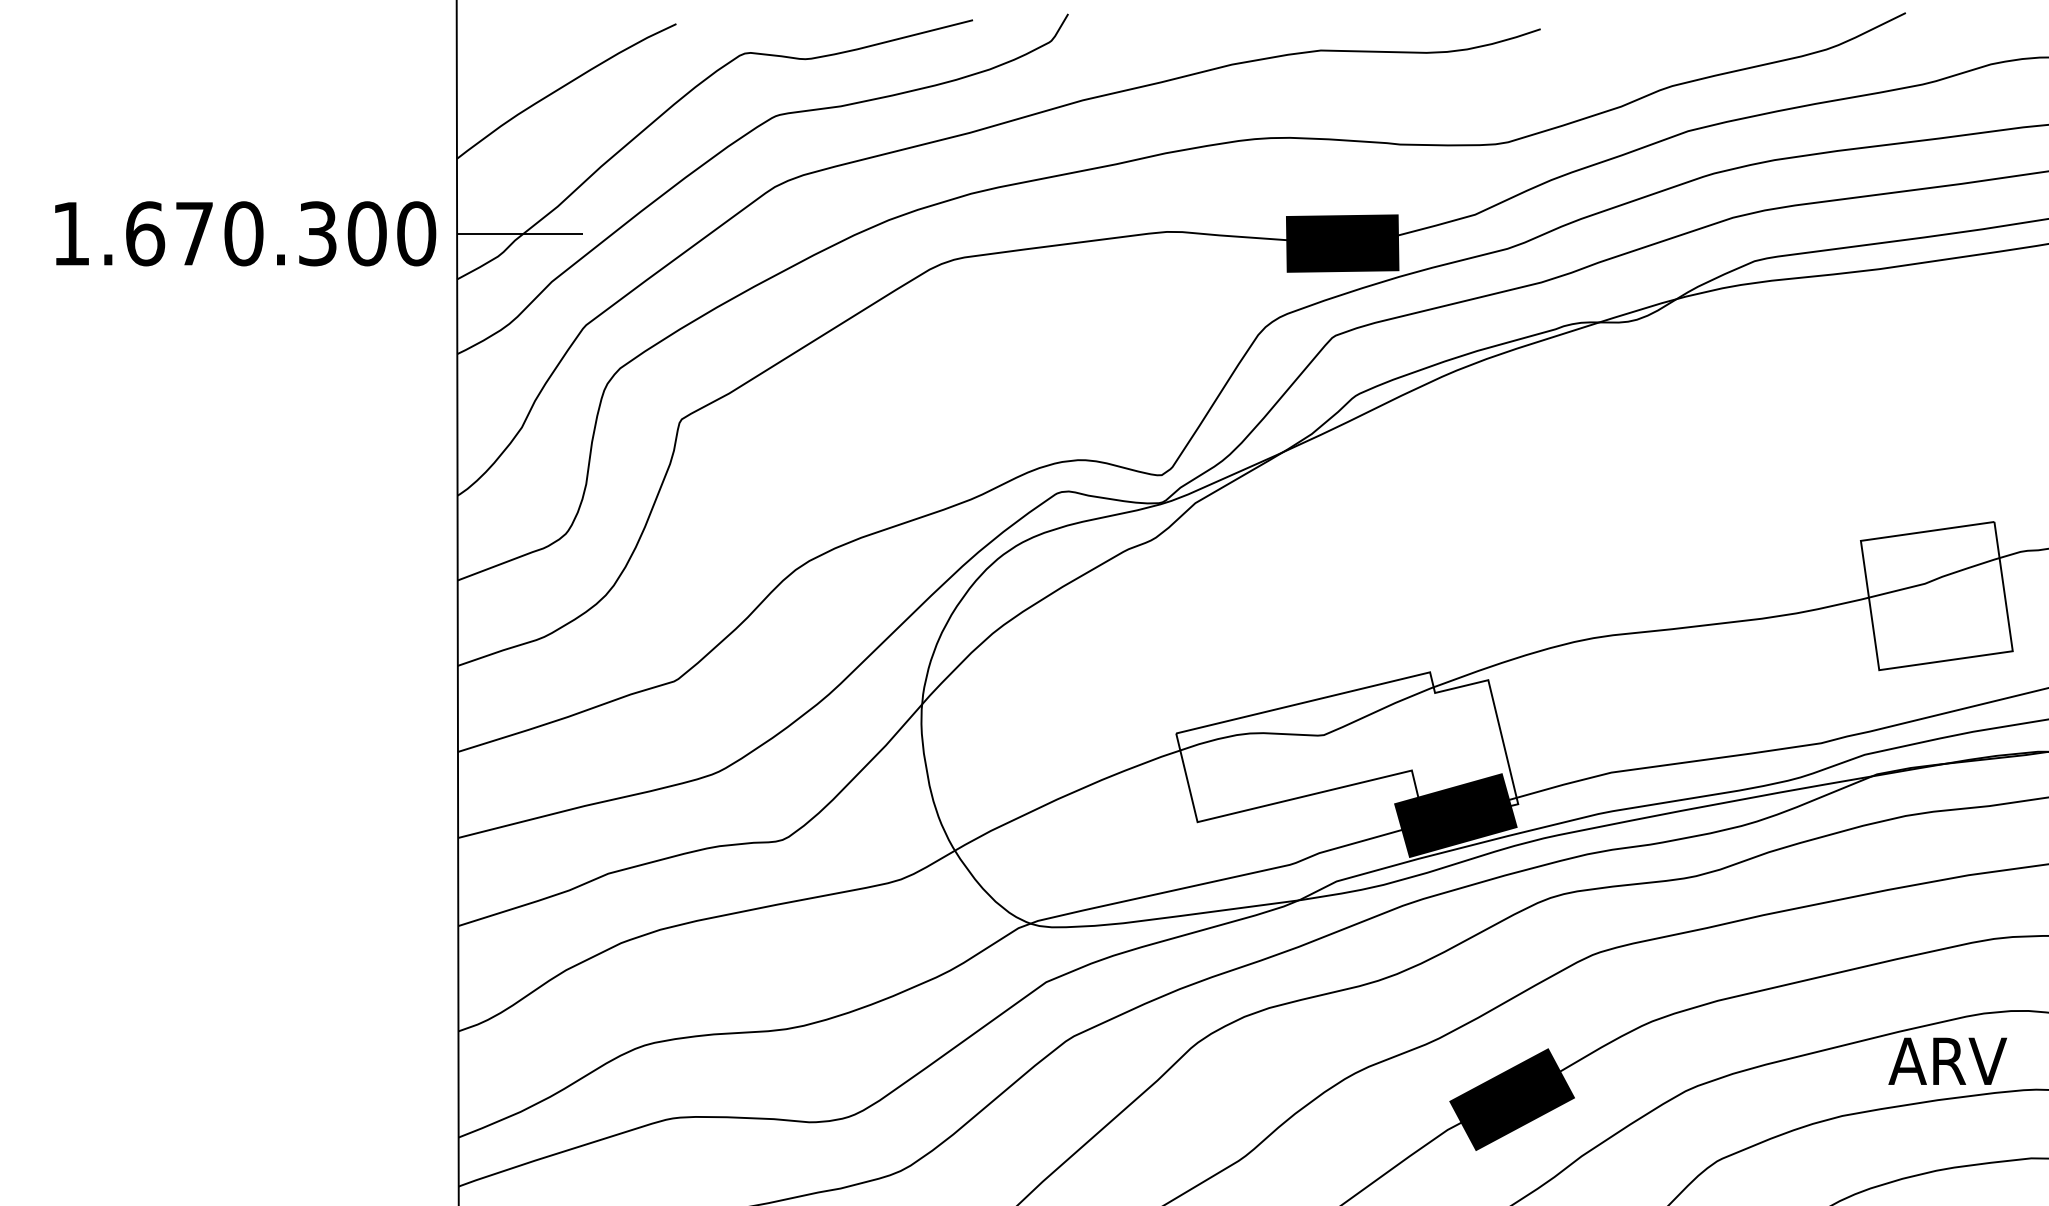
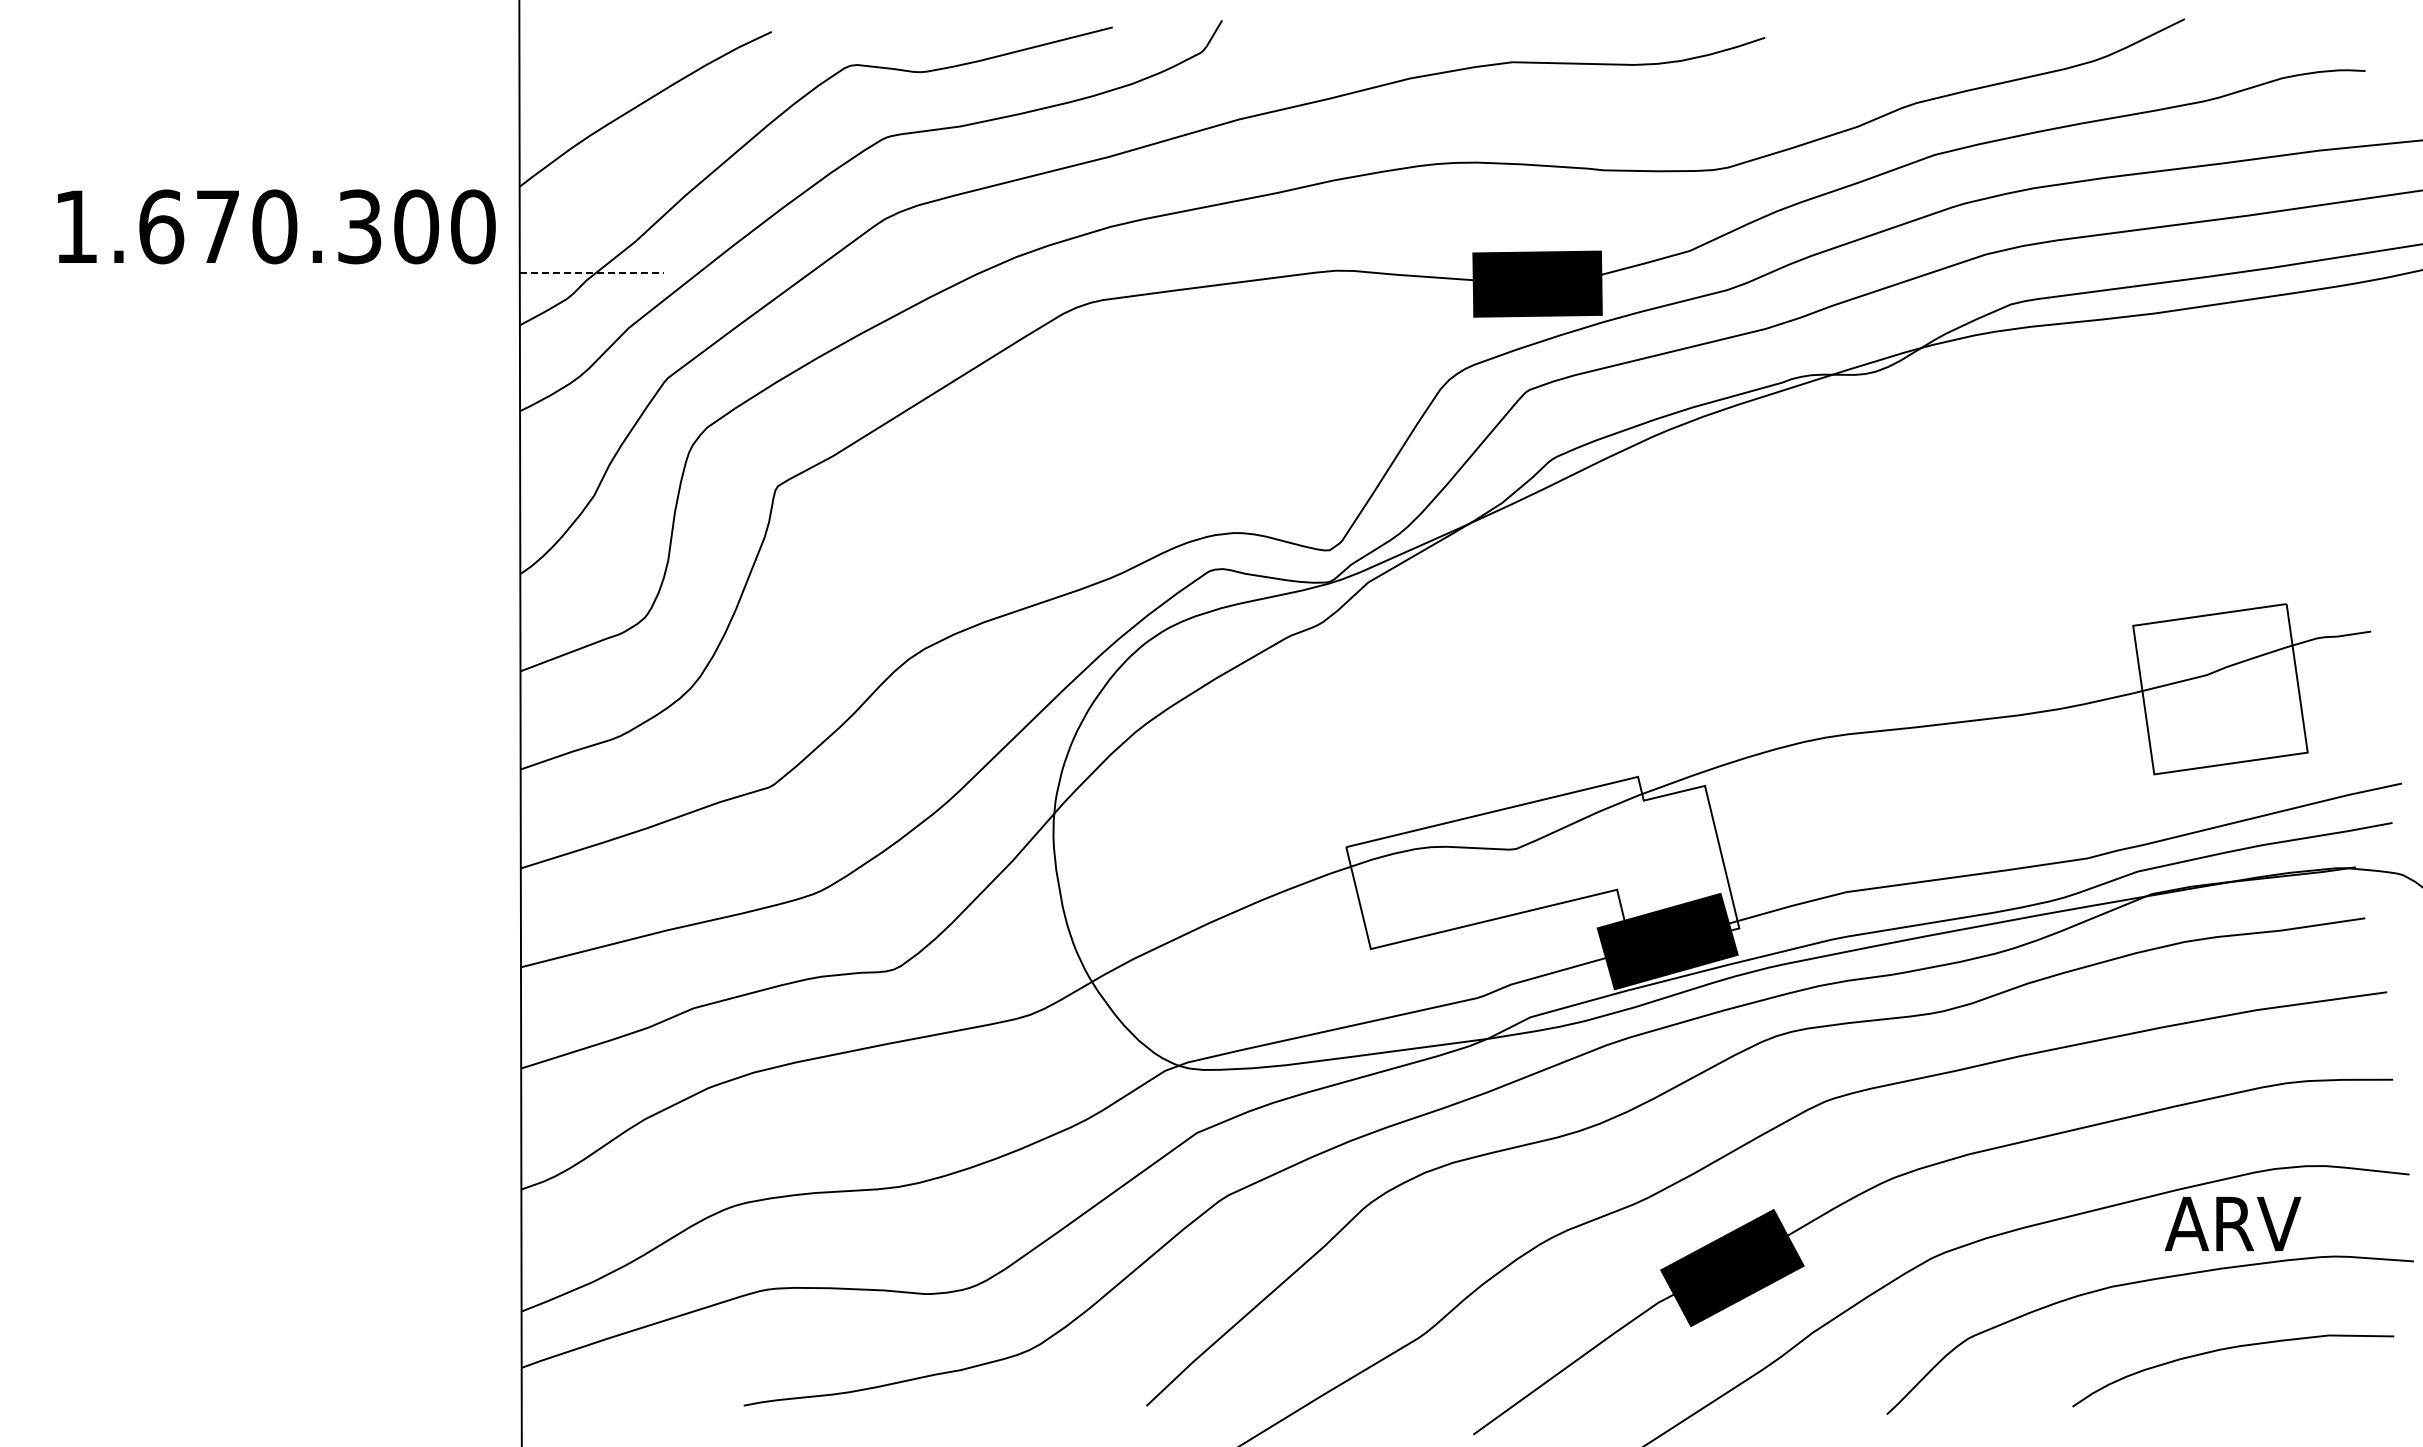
text: (245, 233) -> (276, 226), moved
line: (520, 233) -> (592, 272), solid -> dashed

